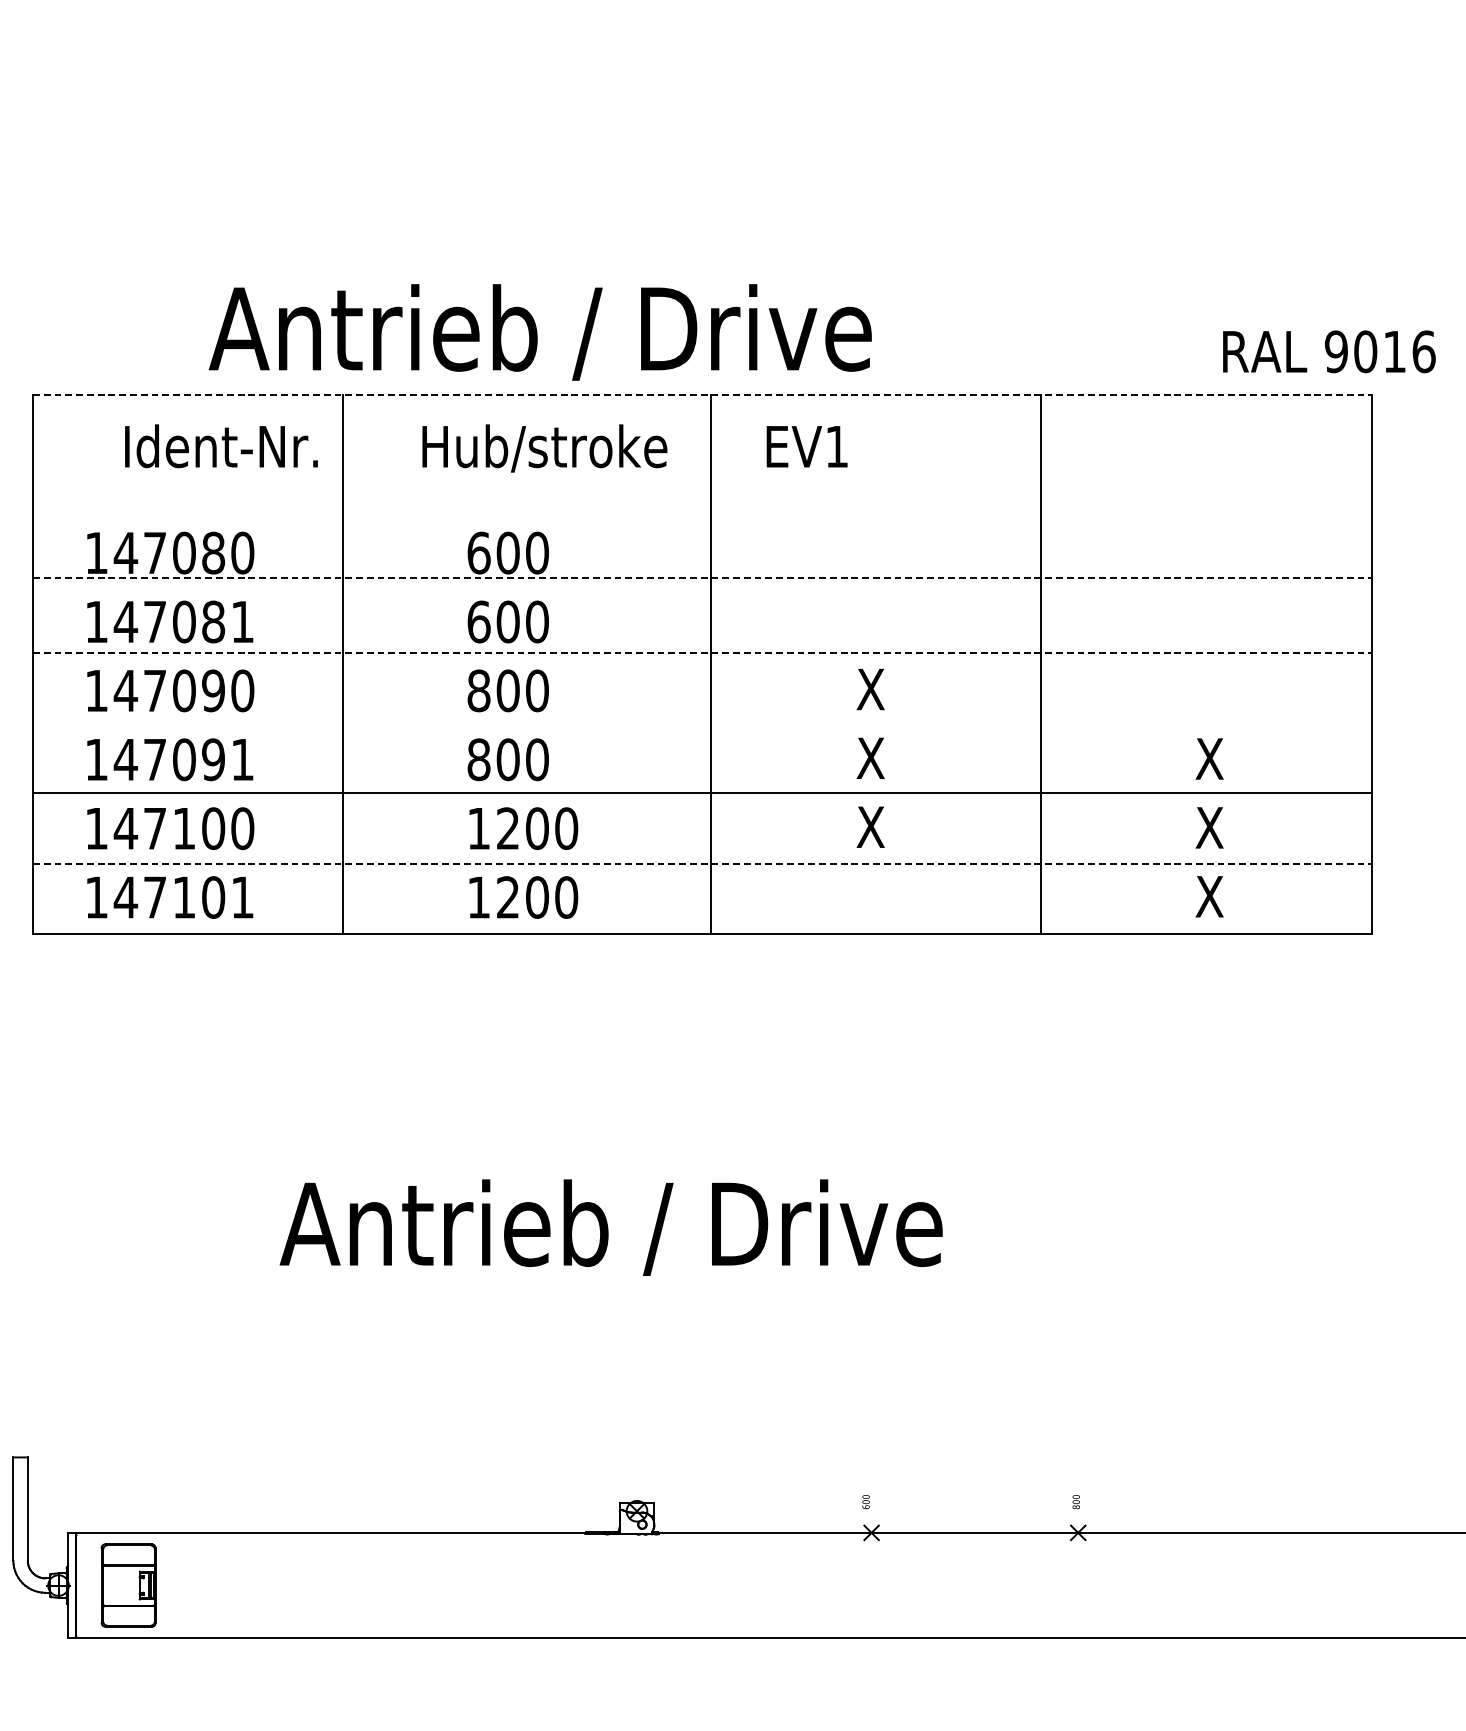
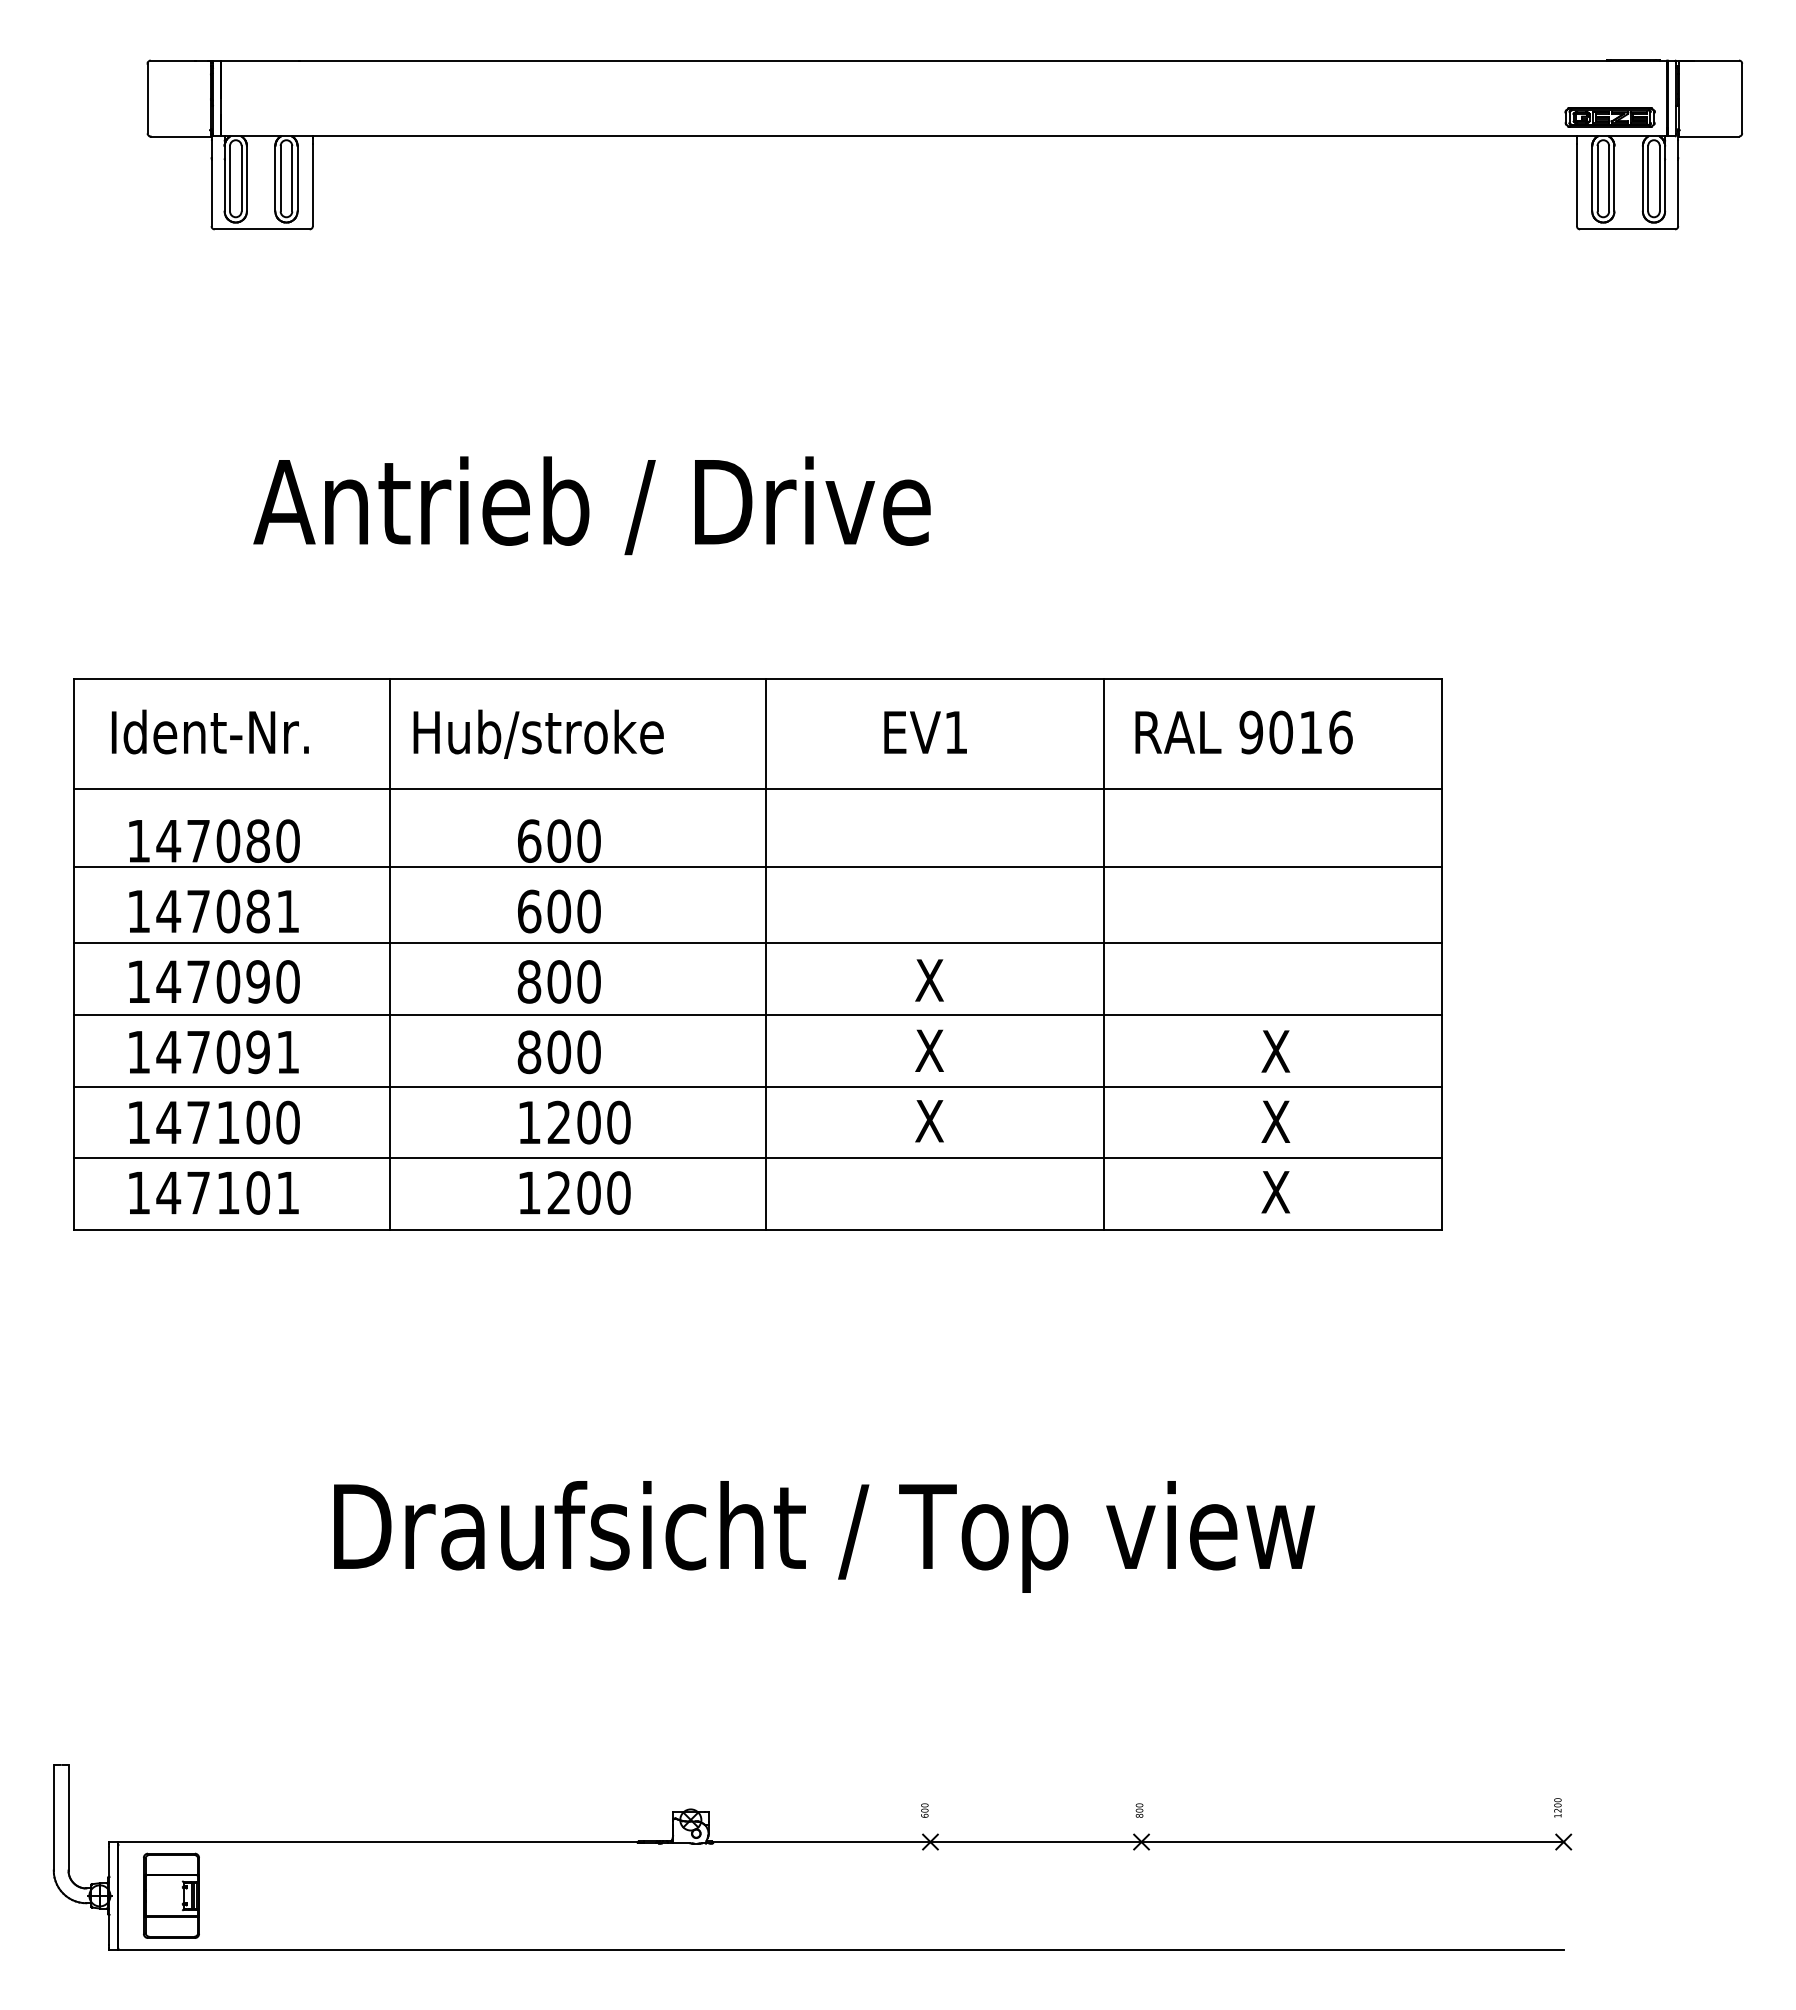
text: (539, 332) -> (591, 505), moved
text: (1328, 351) -> (1243, 732), moved
line: (702, 394) -> (757, 679), dashed -> solid
text: (220, 445) -> (209, 731), moved
text: (807, 446) -> (925, 732), moved
text: (544, 447) -> (538, 733), moved
line: (702, 501) -> (757, 788), added
line: (702, 578) -> (757, 867), dashed -> solid
line: (702, 653) -> (757, 943), dashed -> solid
line: (702, 722) -> (757, 1014), added
line: (702, 863) -> (757, 1158), dashed -> solid
text: (762, 1233) -> (819, 1536), Antrieb / Drive -> Draufsicht / Top view

